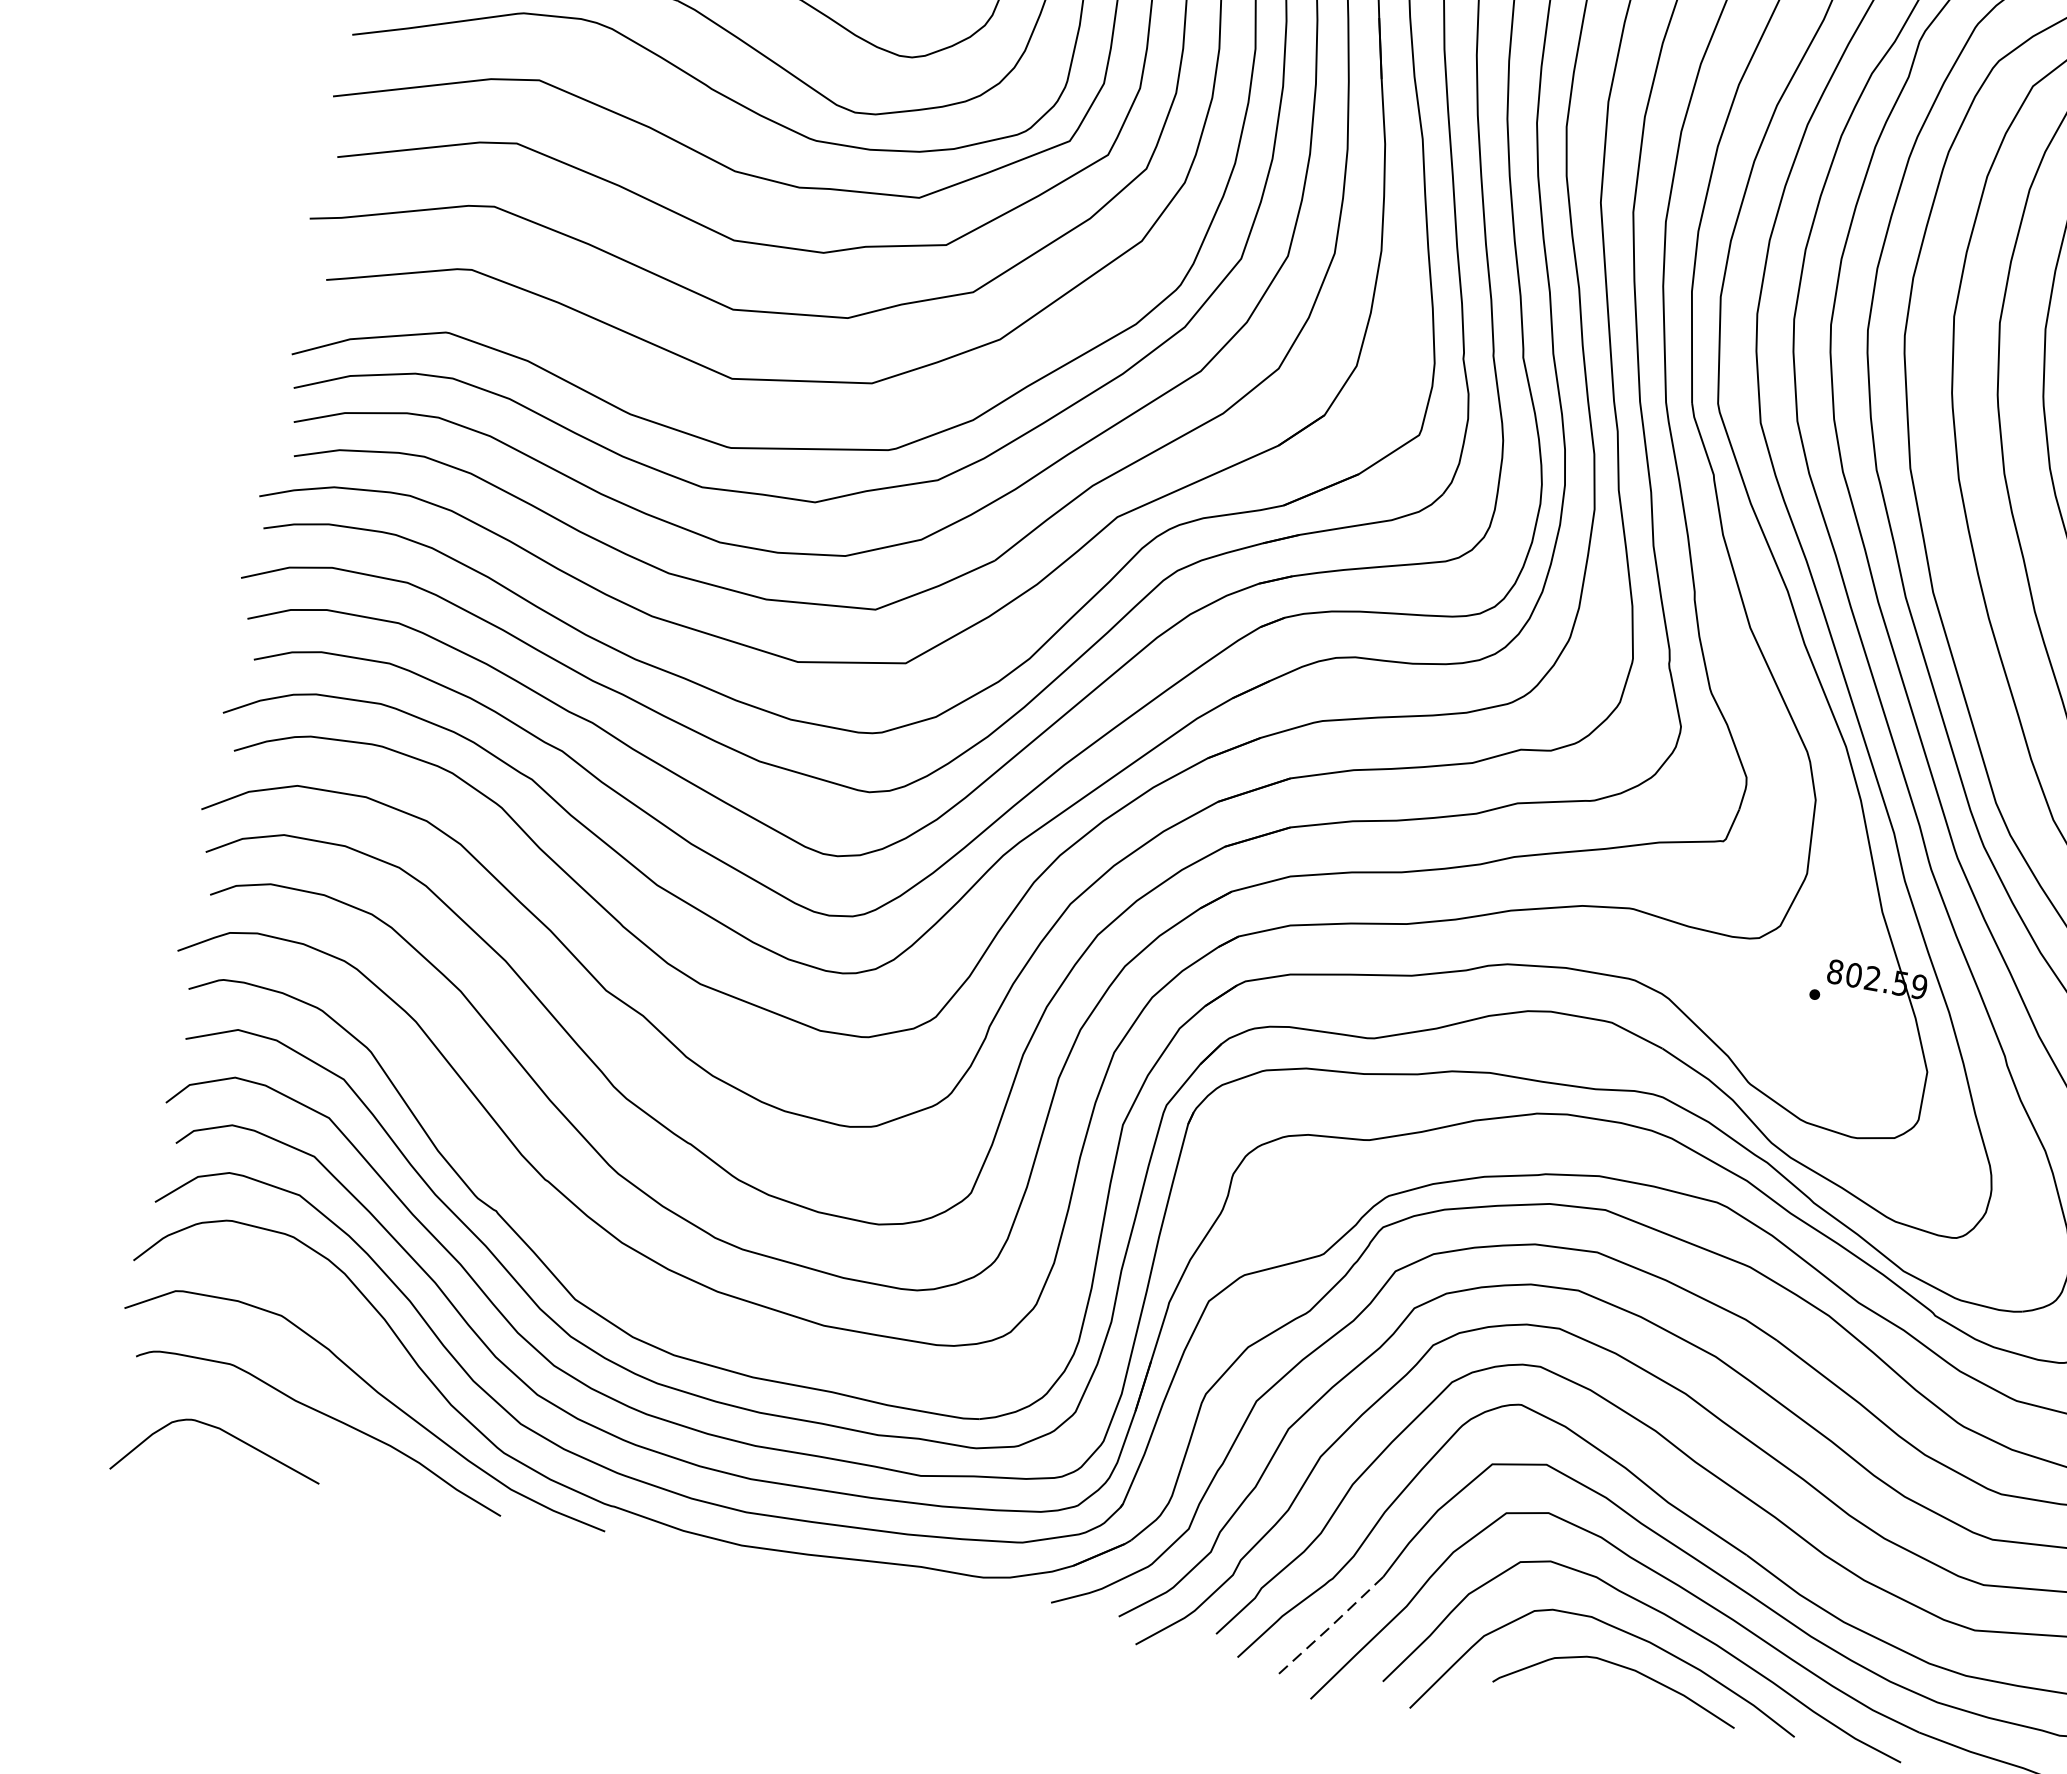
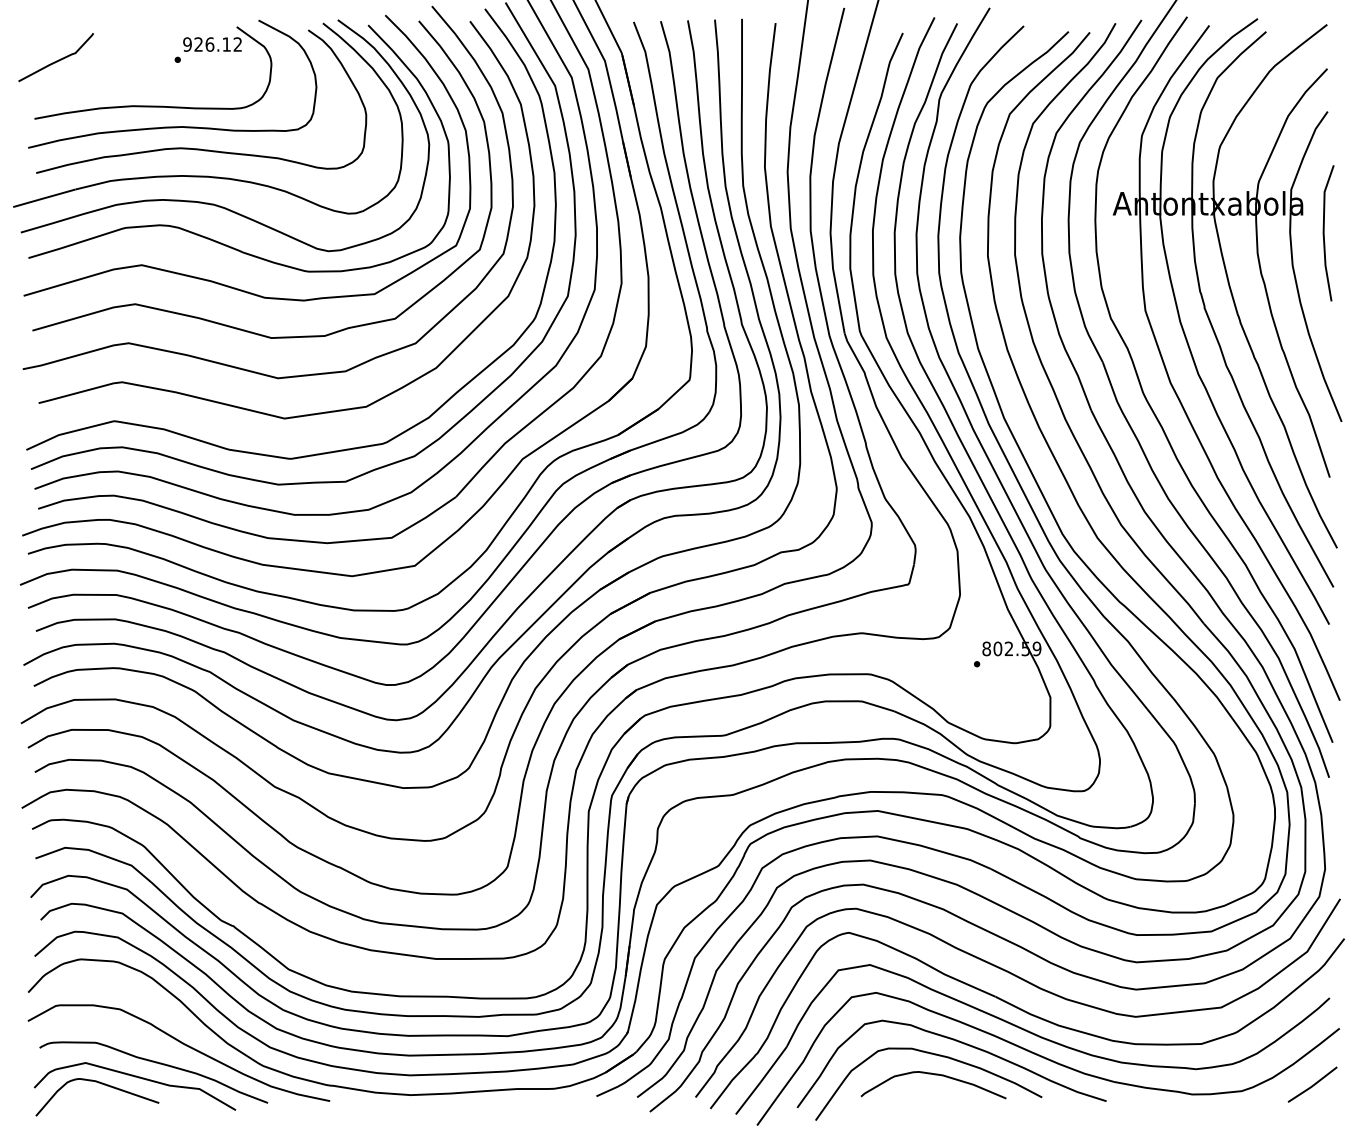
curve: (292, 1436) -> (138, 1078), added
line: (1330, 1627) -> (761, 1081), dashed -> solid

